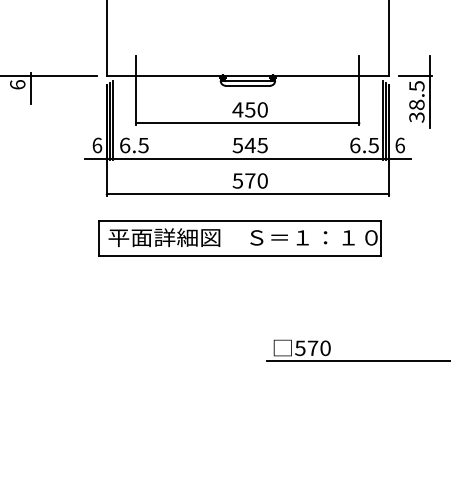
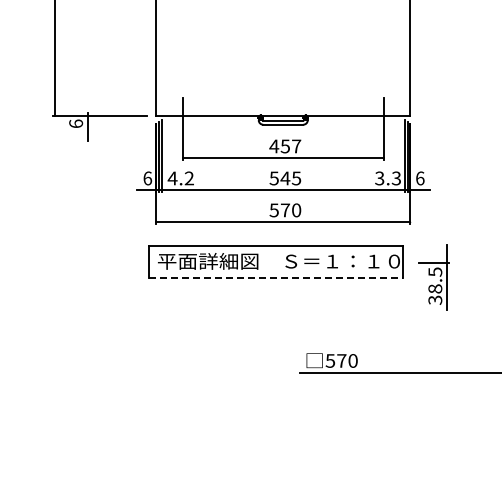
part: (414, 92) -> (433, 277), moved
text: (262, 109) -> (296, 146), 450 -> 457
text: (133, 145) -> (180, 178), 6.5 -> 4.2
text: (363, 145) -> (387, 178), 6.5 -> 3.3
line: (240, 255) -> (276, 277), solid -> dashed

